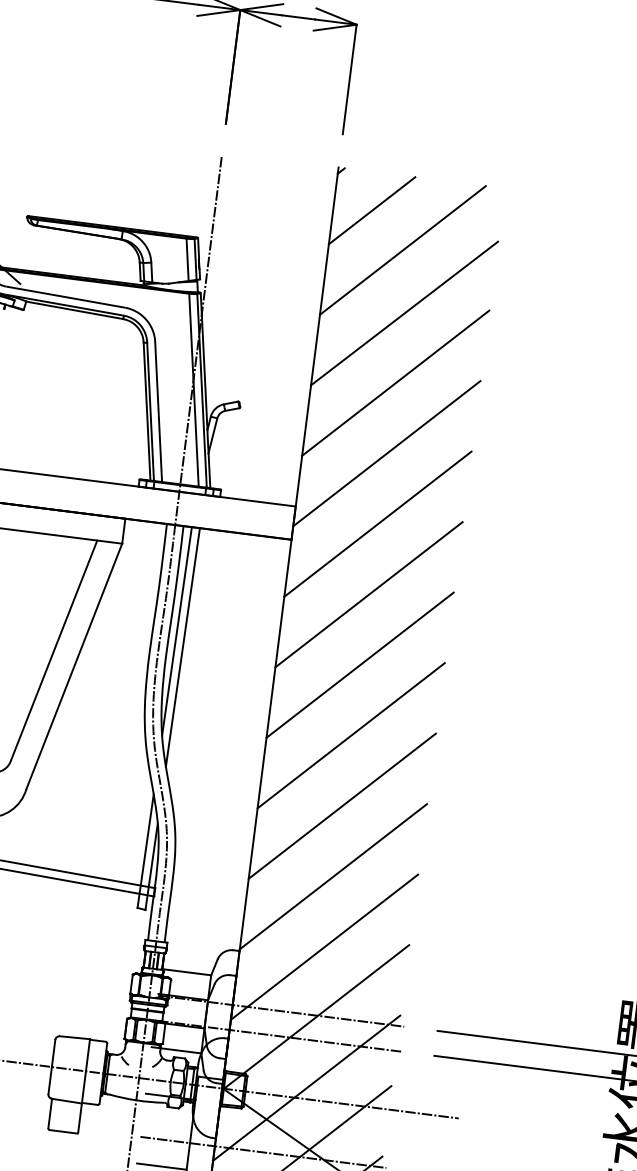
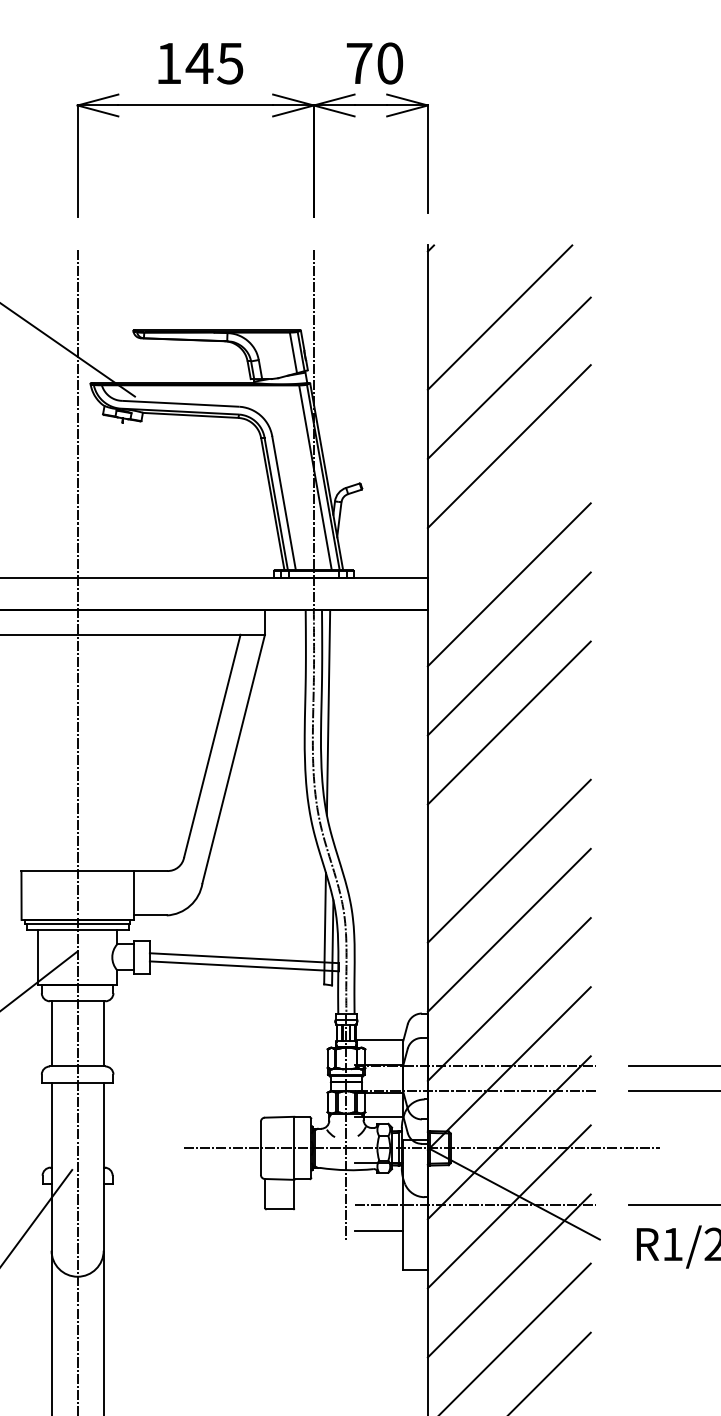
line: (372, 210) -> (465, 282), removed
line: (386, 453) -> (508, 515), removed
line: (183, 647) -> (336, 727), removed
line: (350, 734) -> (508, 791), removed

